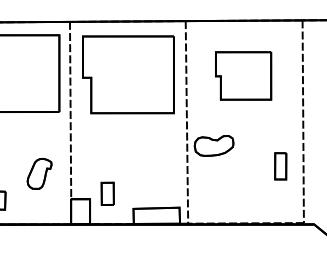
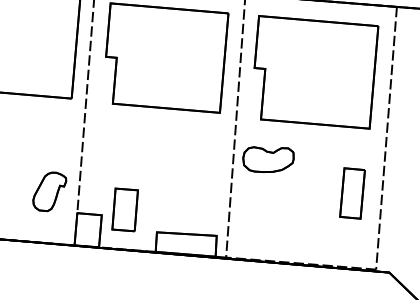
part: (243, 75) -> (314, 71), size x1.67
part: (280, 166) -> (352, 193), size x1.43
part: (39, 173) -> (49, 191), moved
part: (107, 193) -> (124, 209), size x1.43

